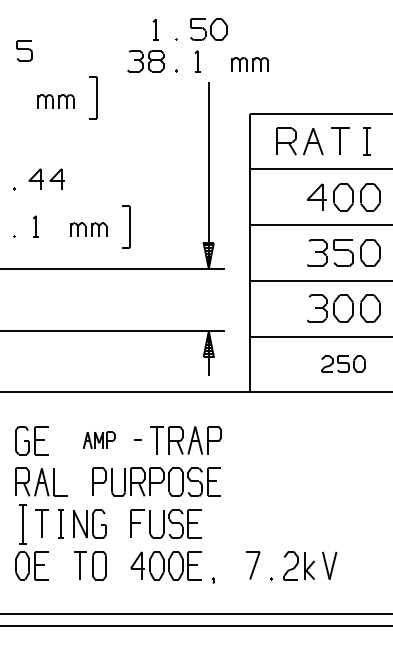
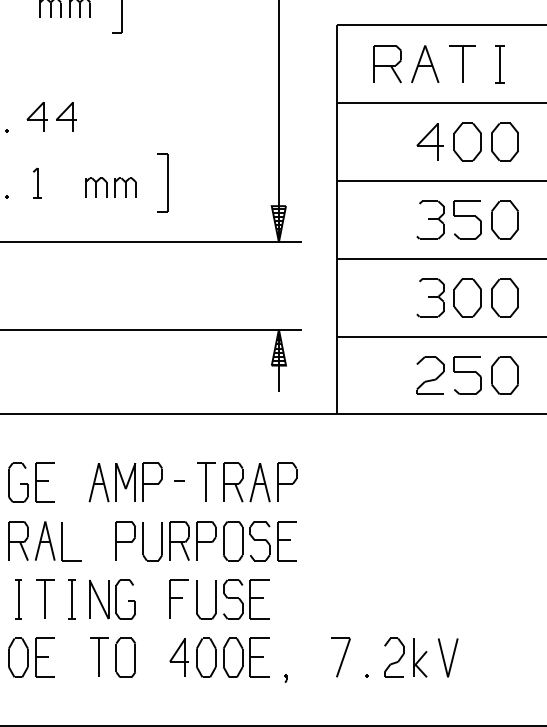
part: (343, 364) -> (467, 376), size x1.67
part: (98, 440) -> (124, 482), size x1.67
part: (22, 523) -> (18, 598), size x0.71

